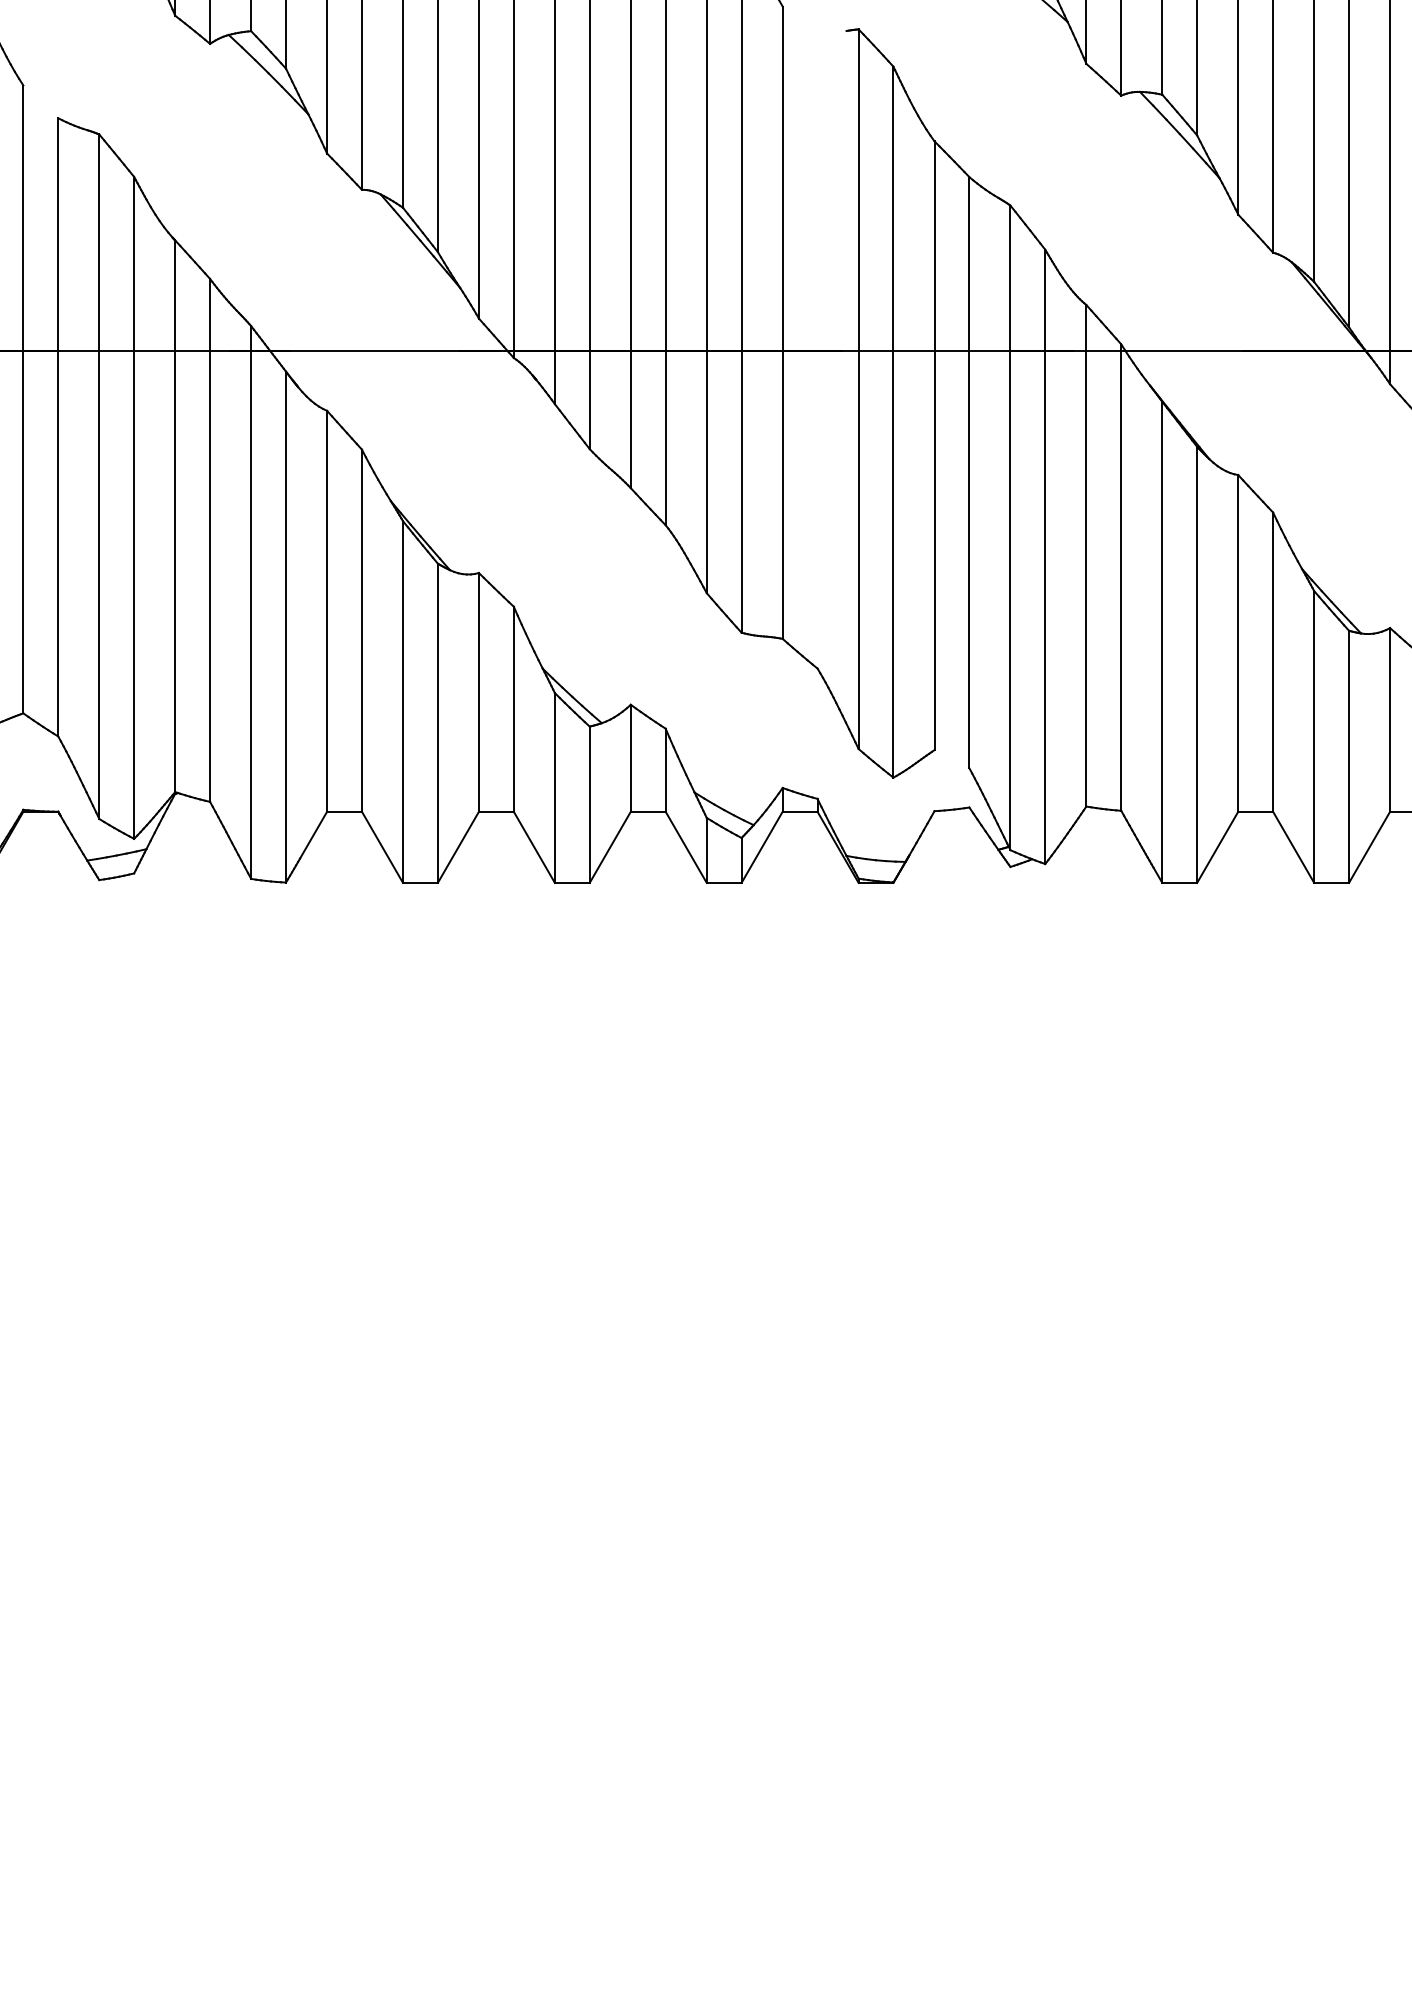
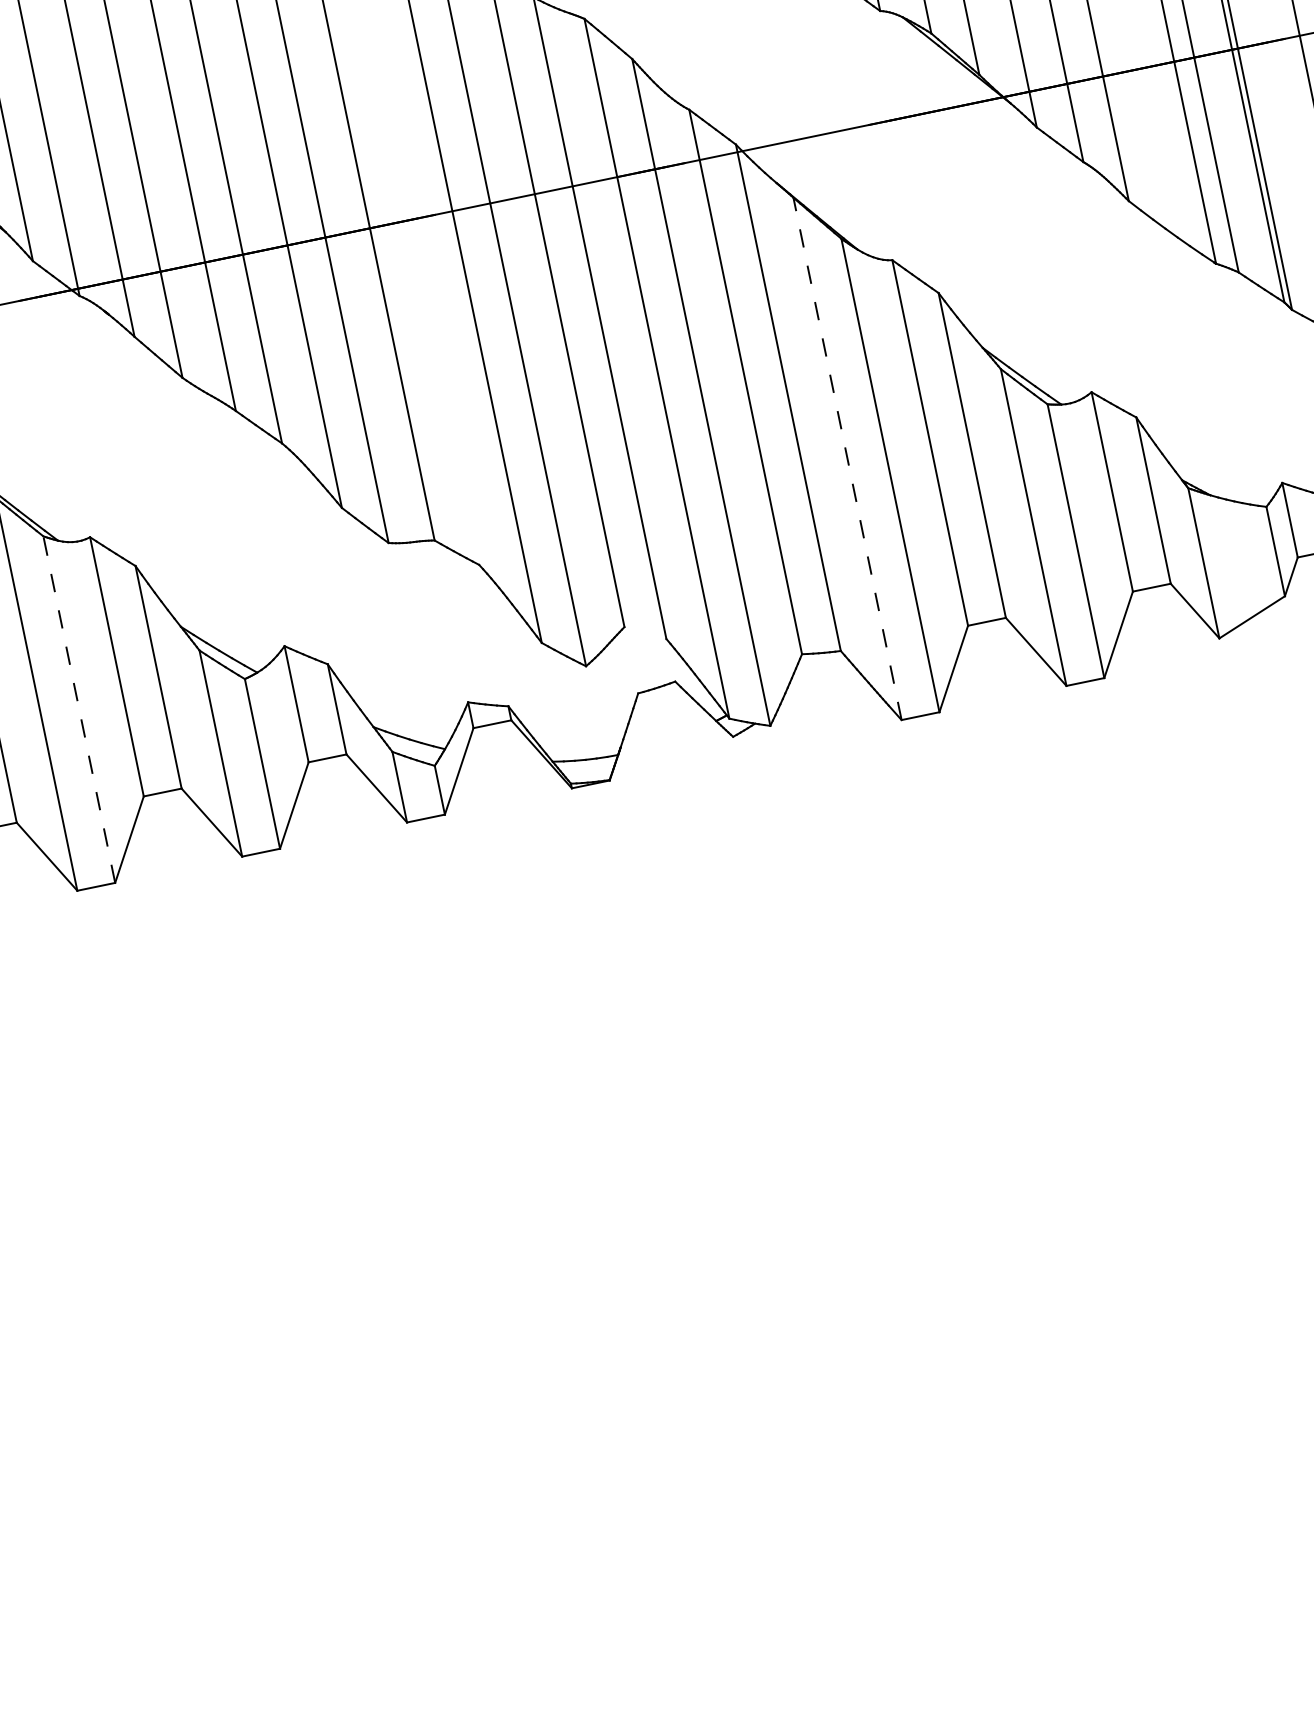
line: (1162, 642) -> (847, 459), solid -> dashed
line: (437, 723) -> (78, 709), solid -> dashed

